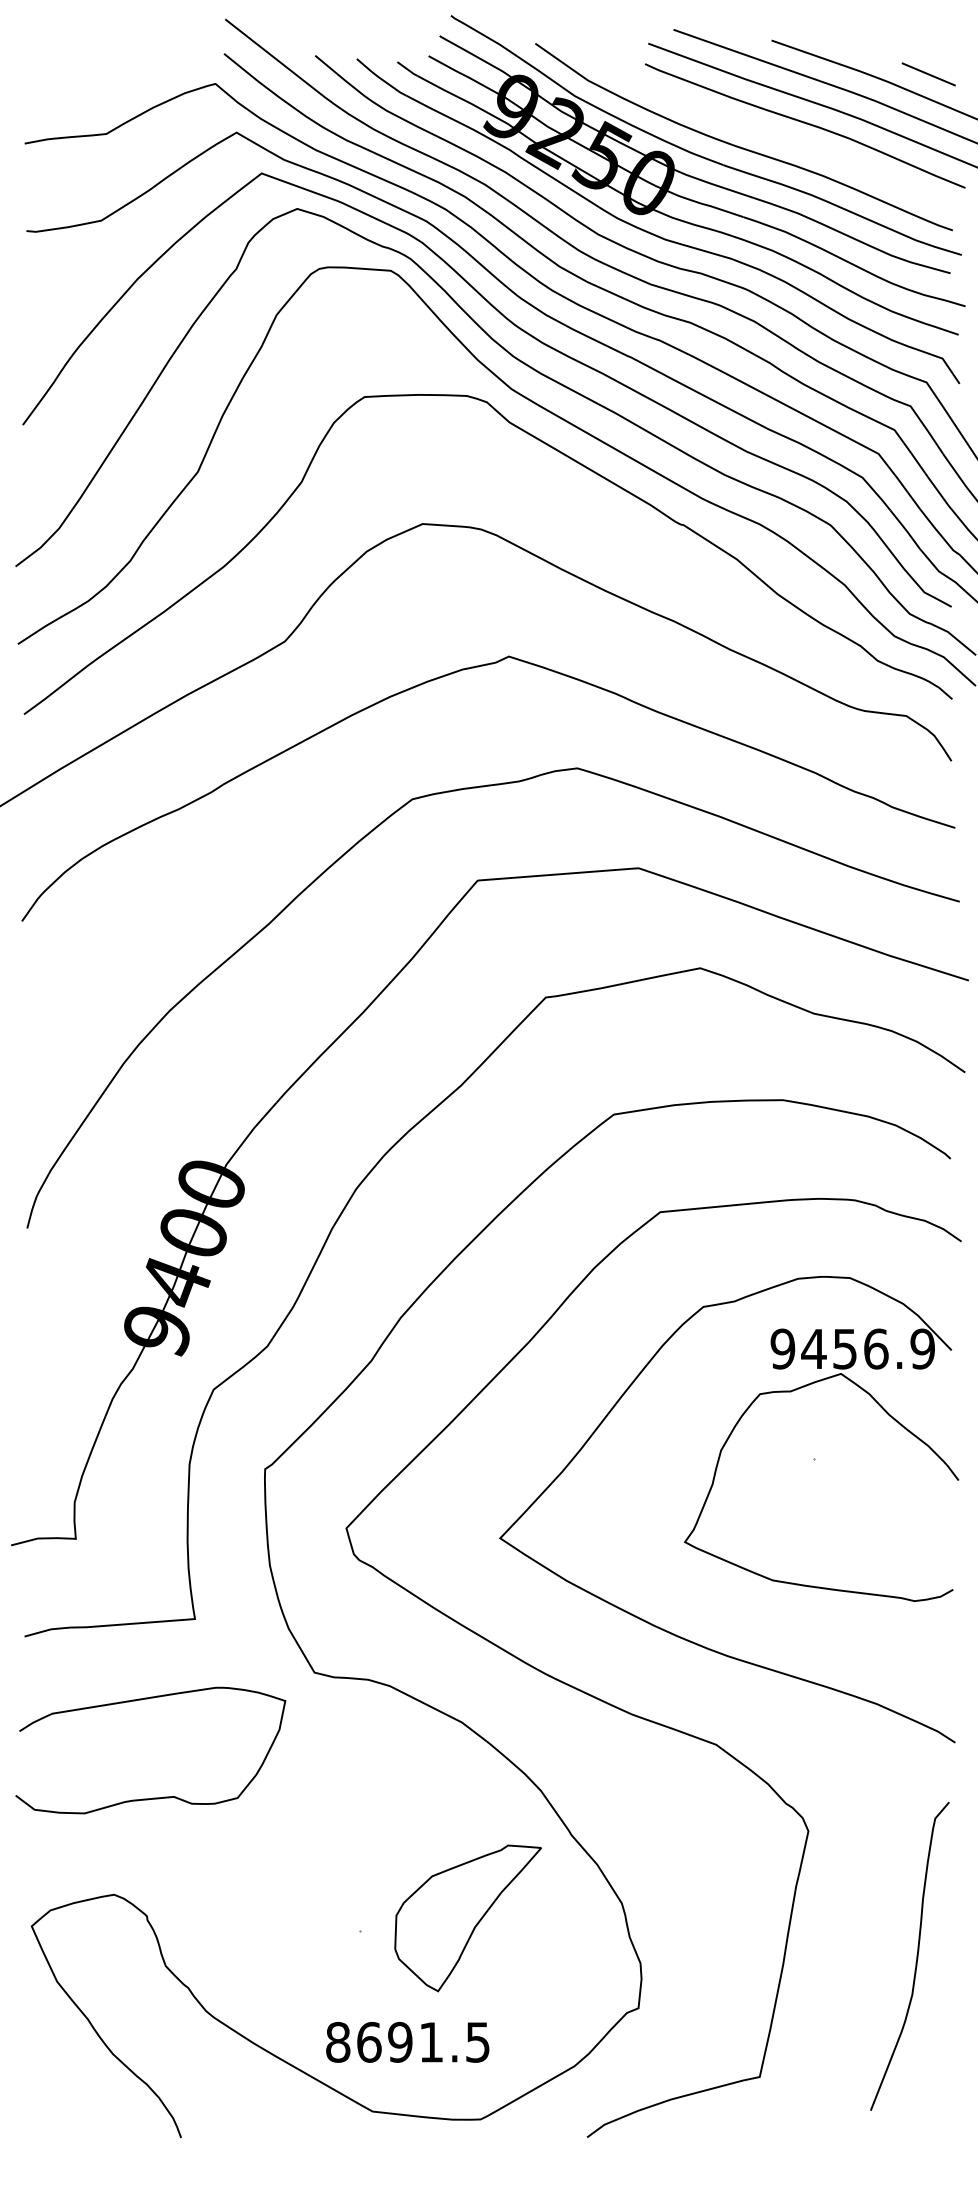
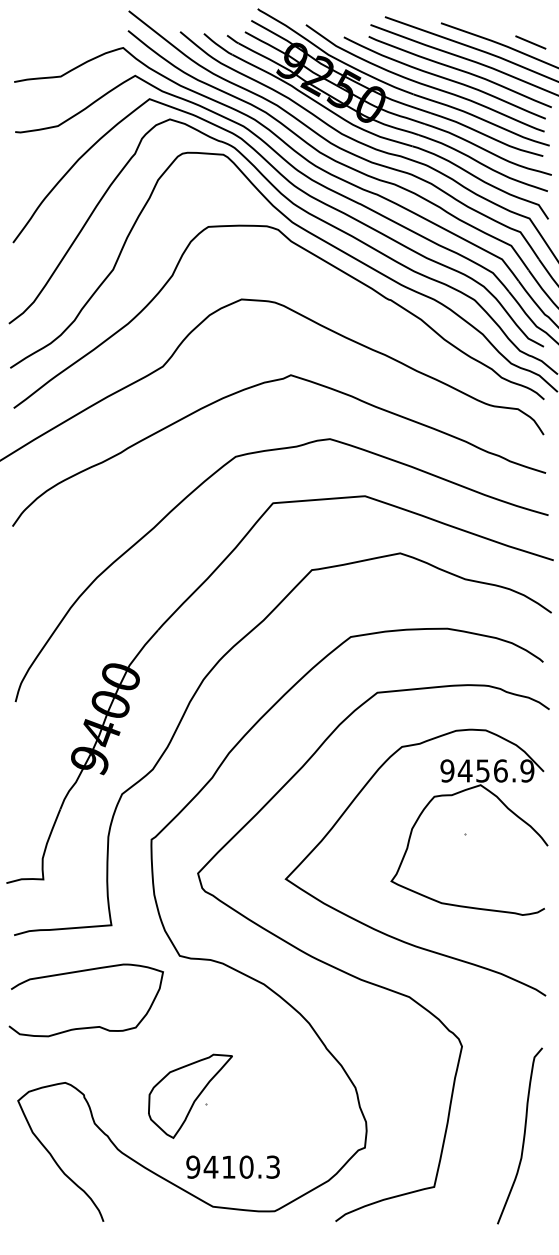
curve: (777, 135) -> (444, 77), added
part: (468, 1916) -> (190, 1095), moved
curve: (915, 1955) -> (523, 1135), moved
text: (406, 2041) -> (232, 1166), 8691.5 -> 9410.3

